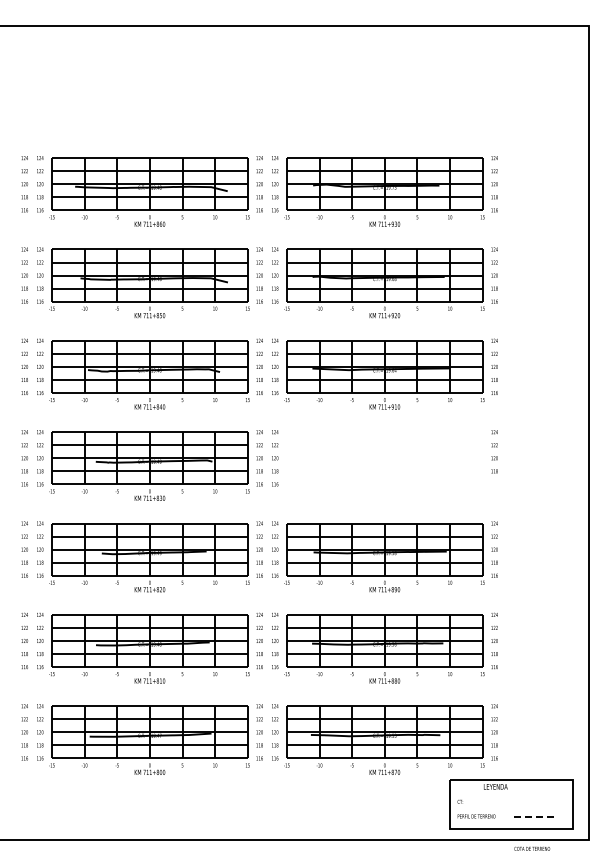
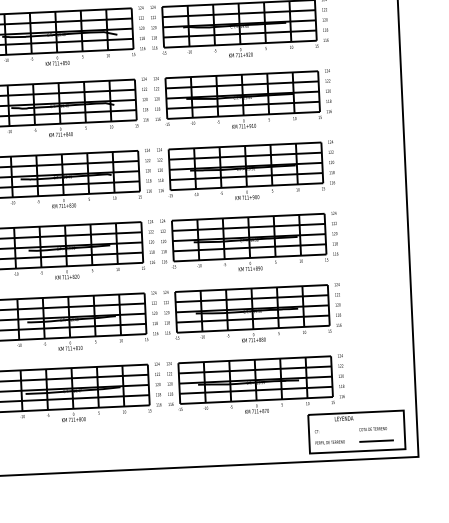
part: (390, 465) -> (250, 171), added
line: (536, 817) -> (376, 441), dashed -> solid
text: (532, 848) -> (373, 428), moved

